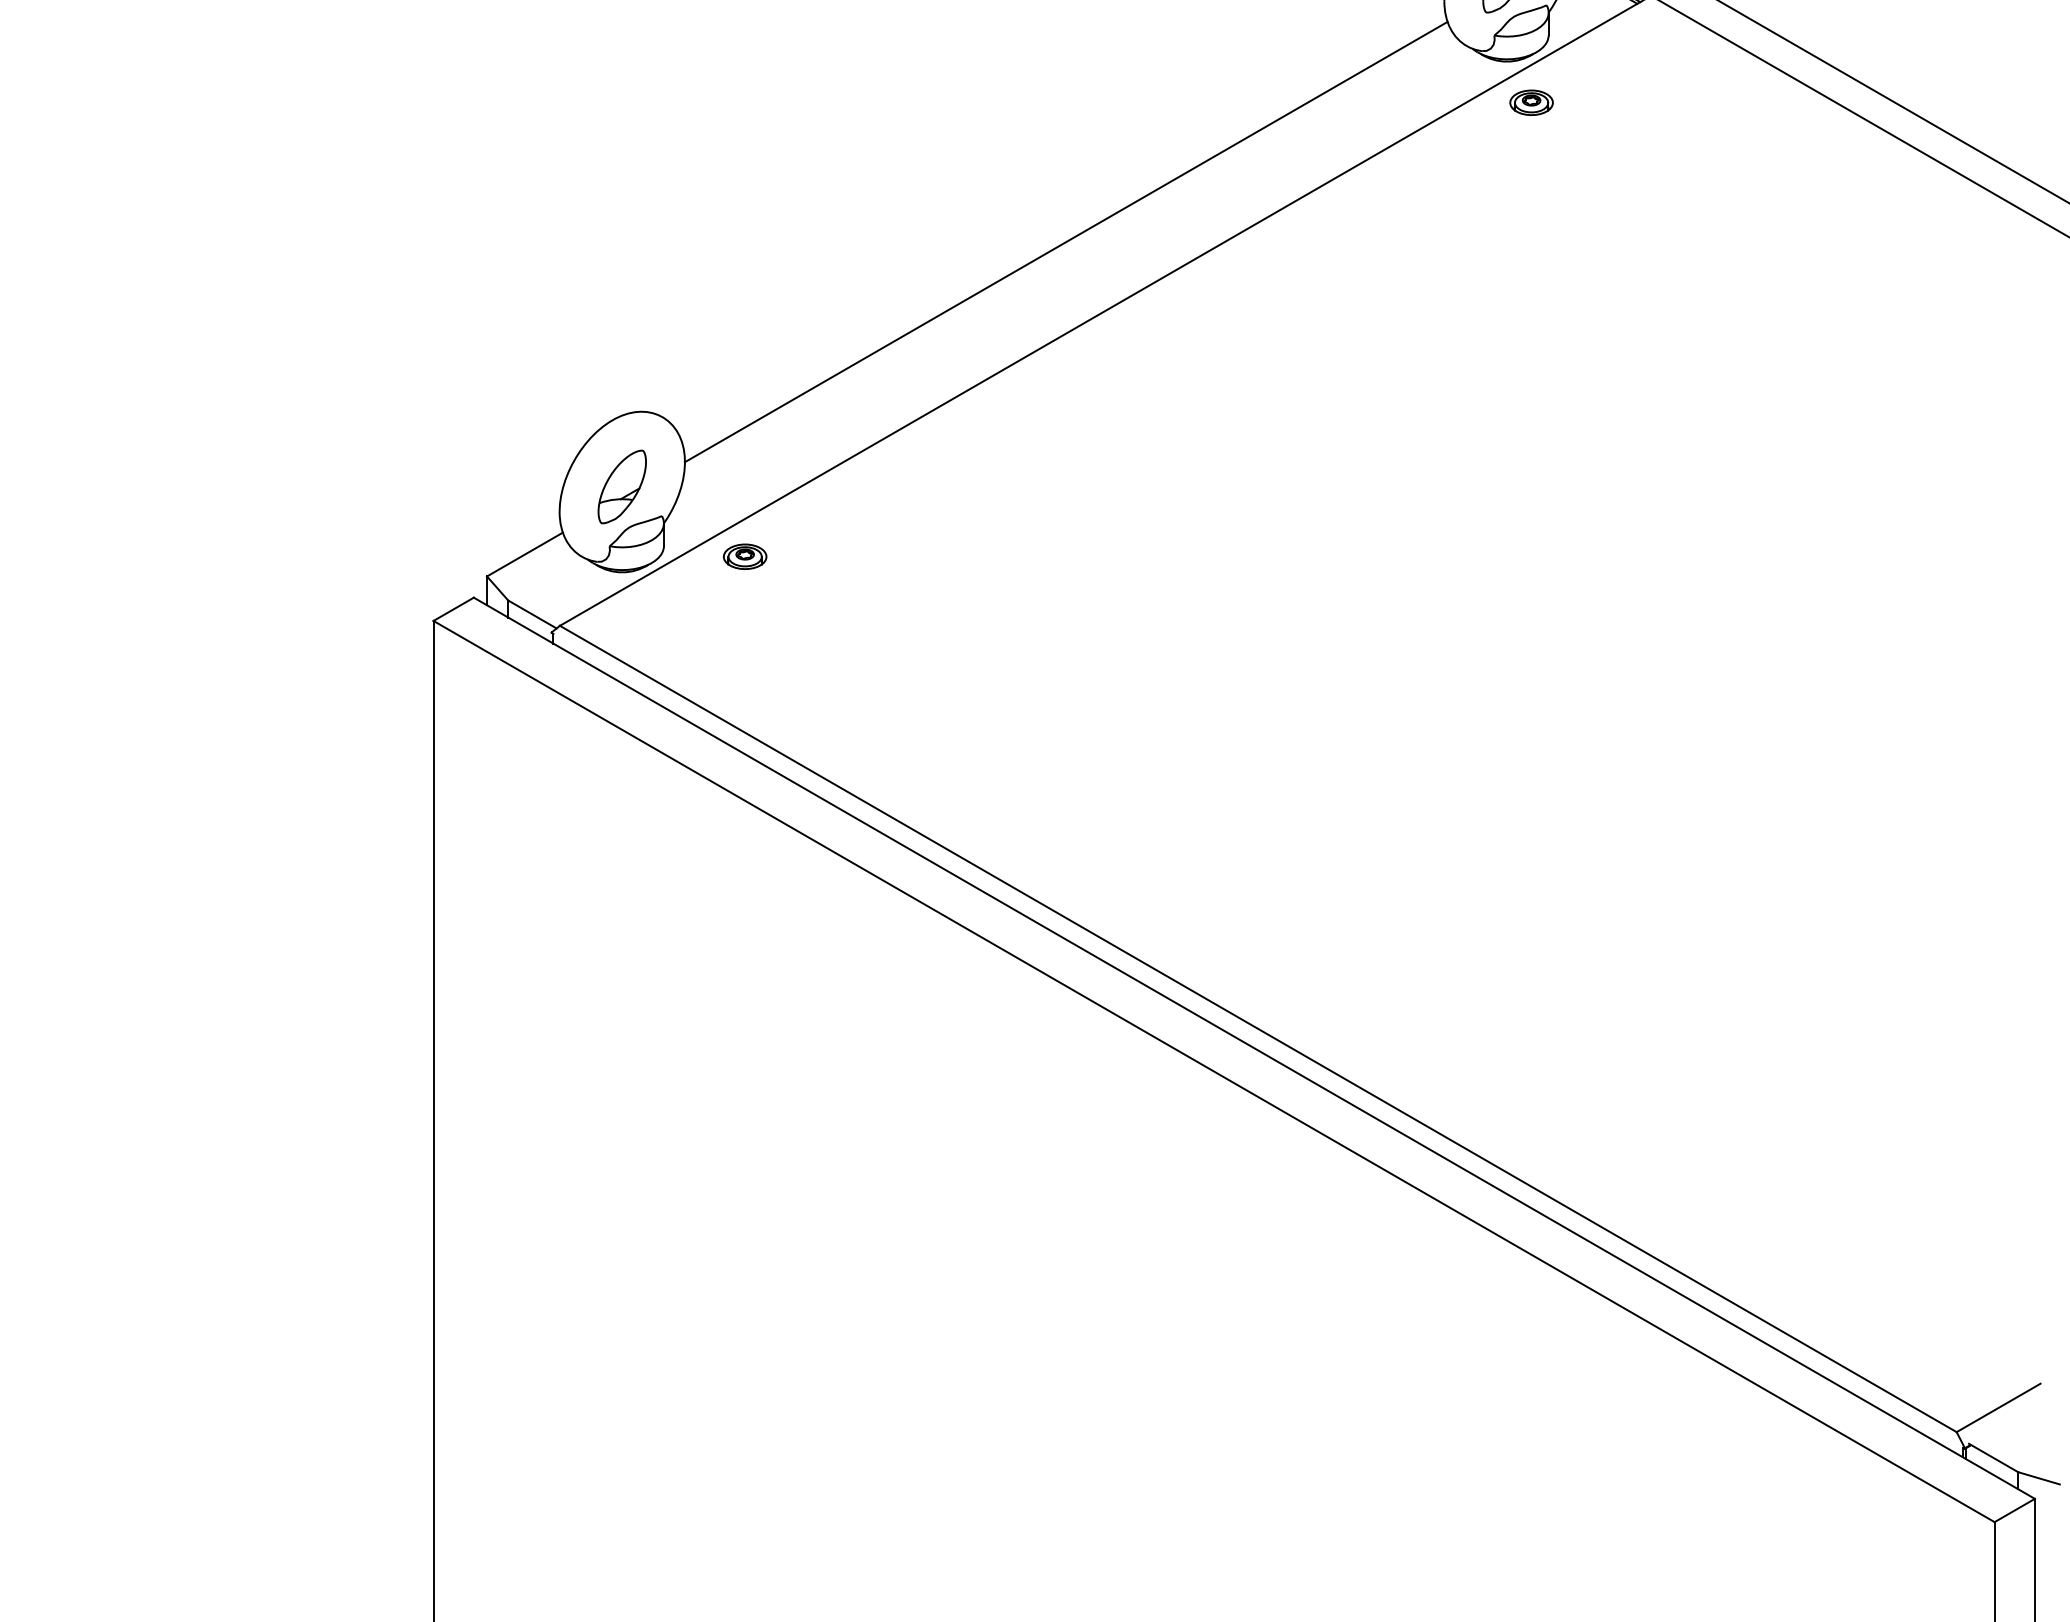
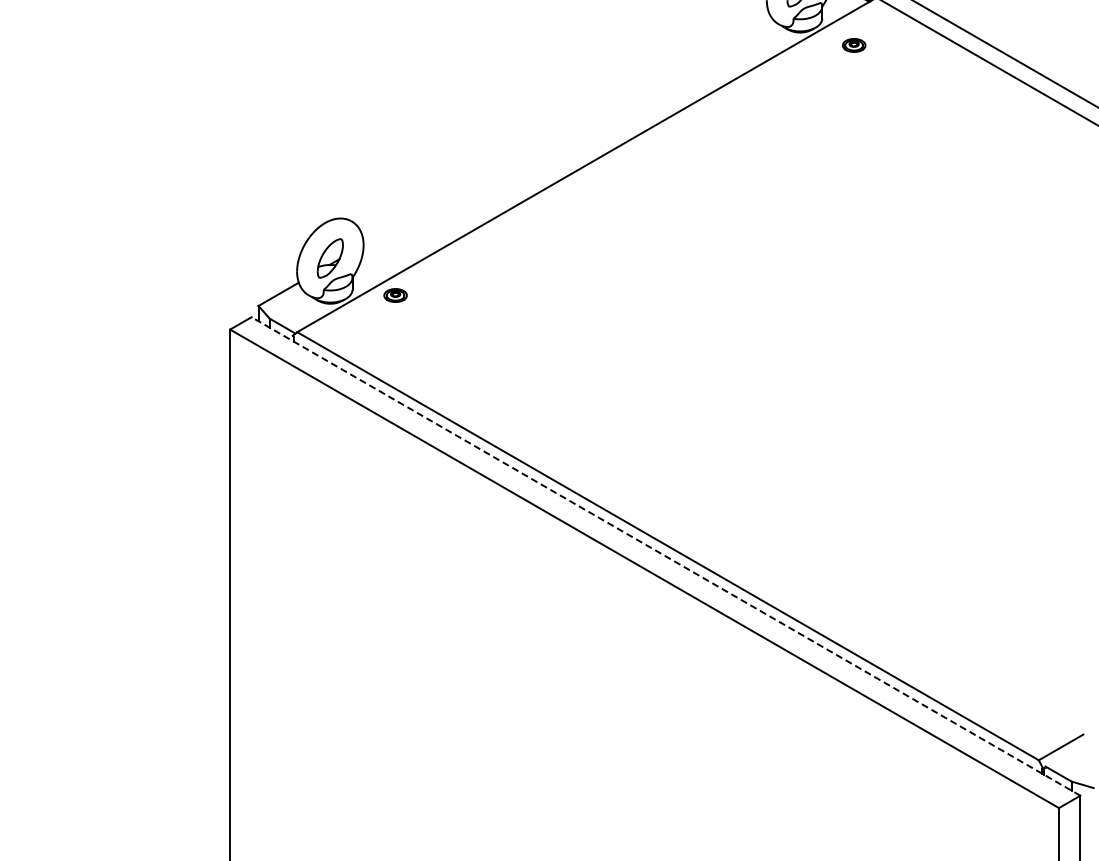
part: (1532, 102) -> (854, 45), moved
line: (1065, 242) -> (565, 128), removed
line: (1253, 1048) -> (665, 556), solid -> dashed

